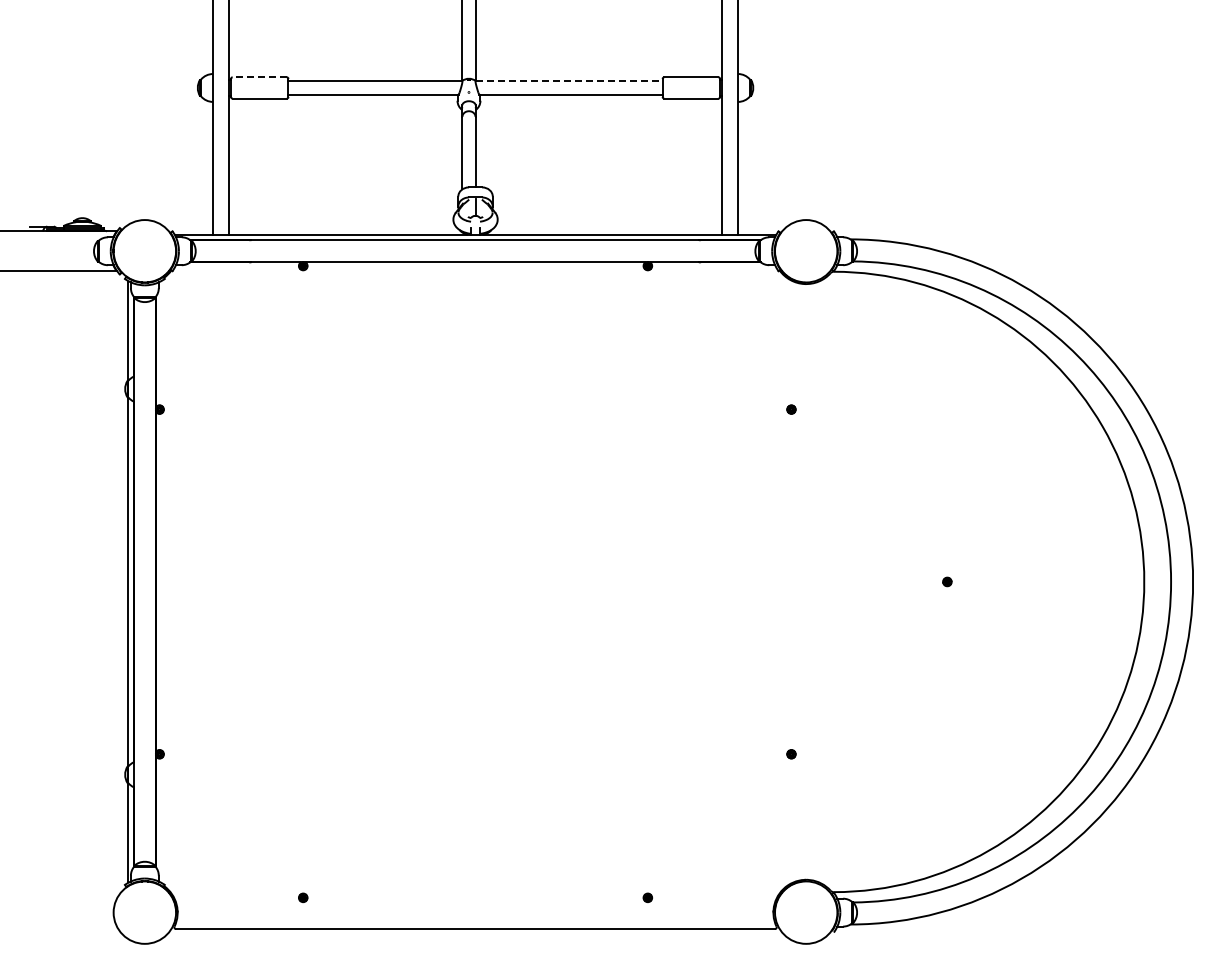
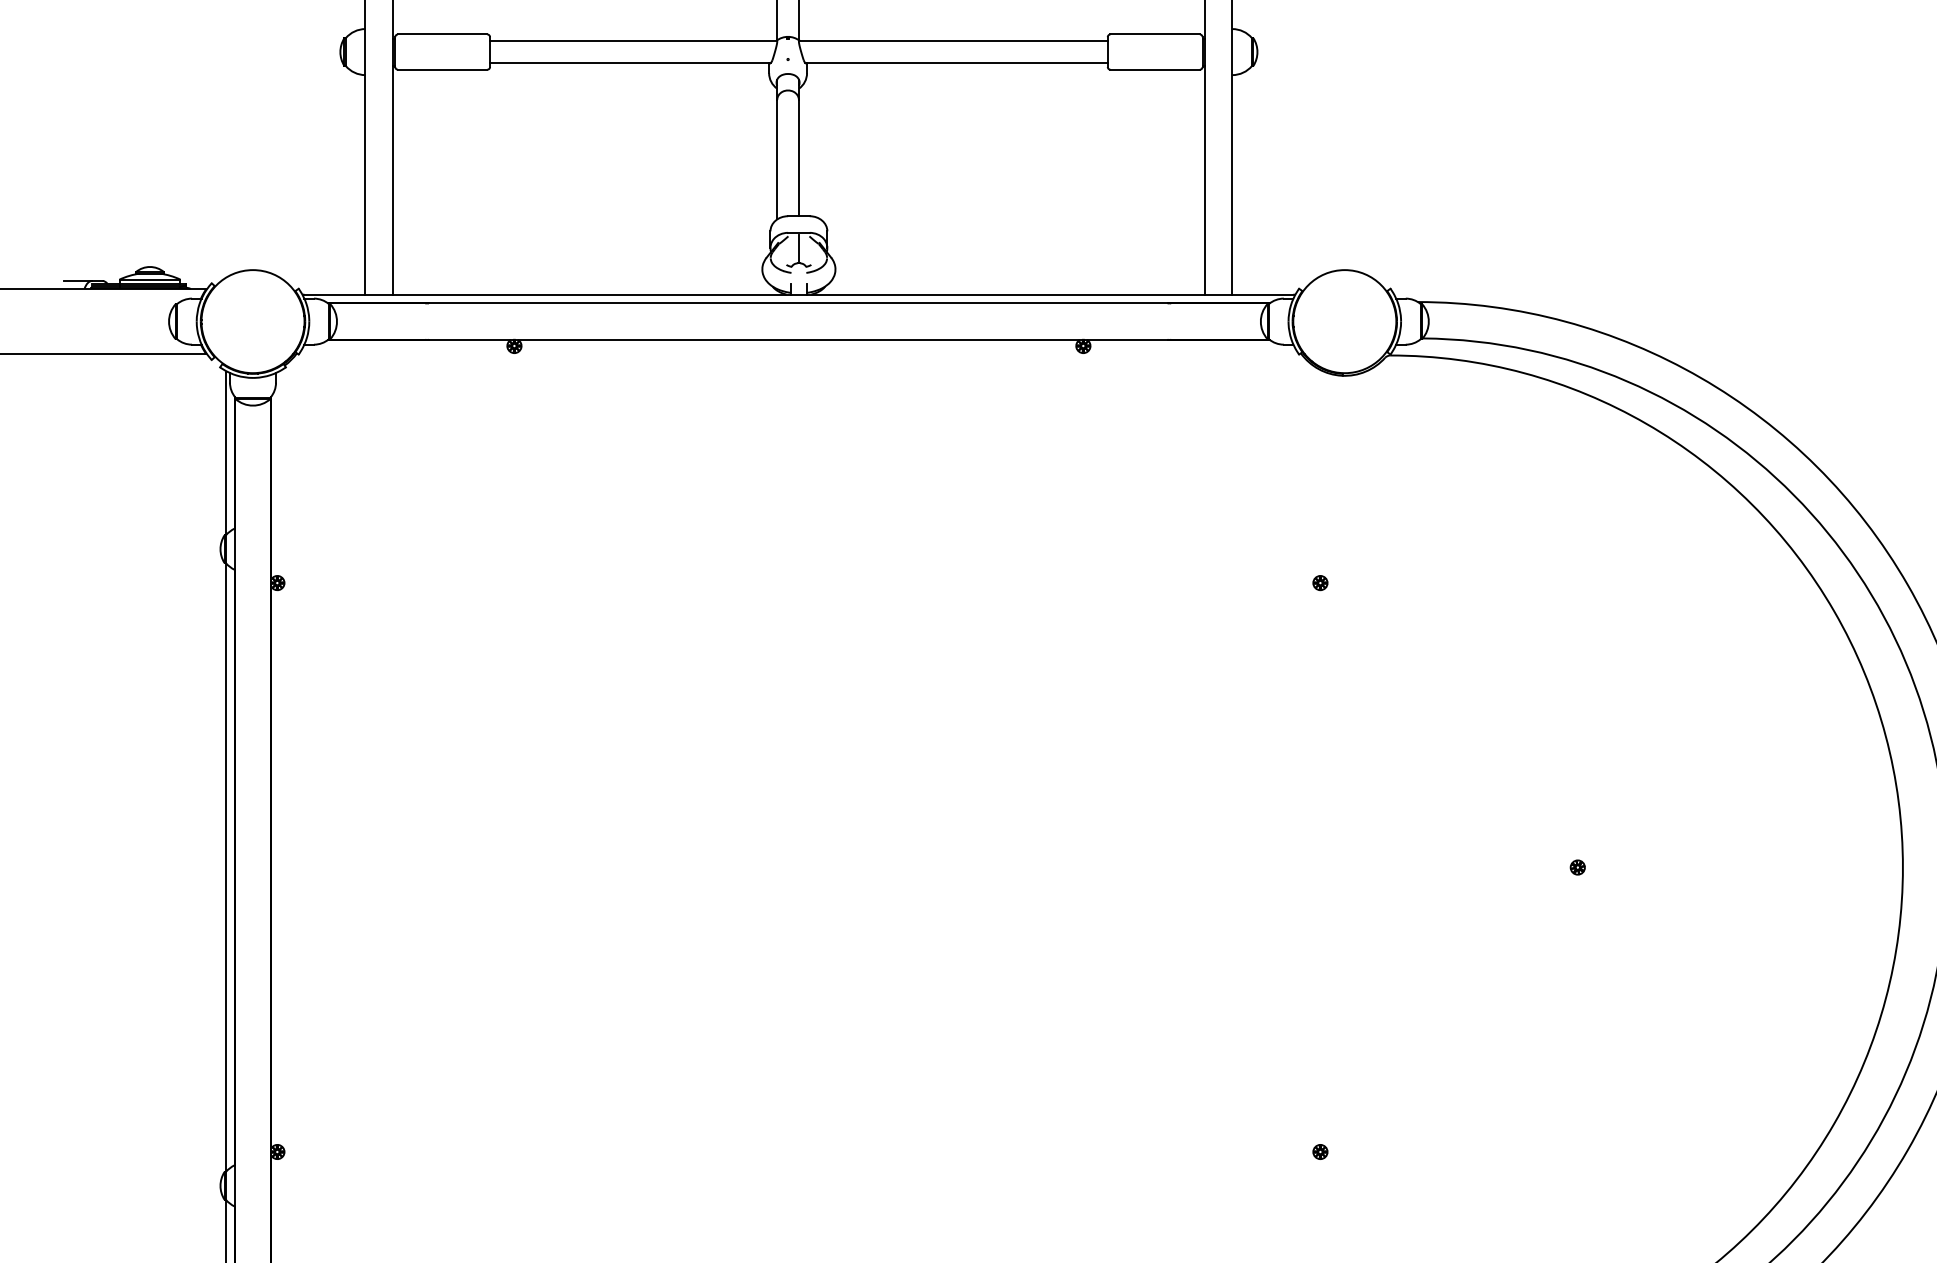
line: (259, 77) -> (442, 34), dashed -> solid
line: (569, 81) -> (954, 41), dashed -> solid

